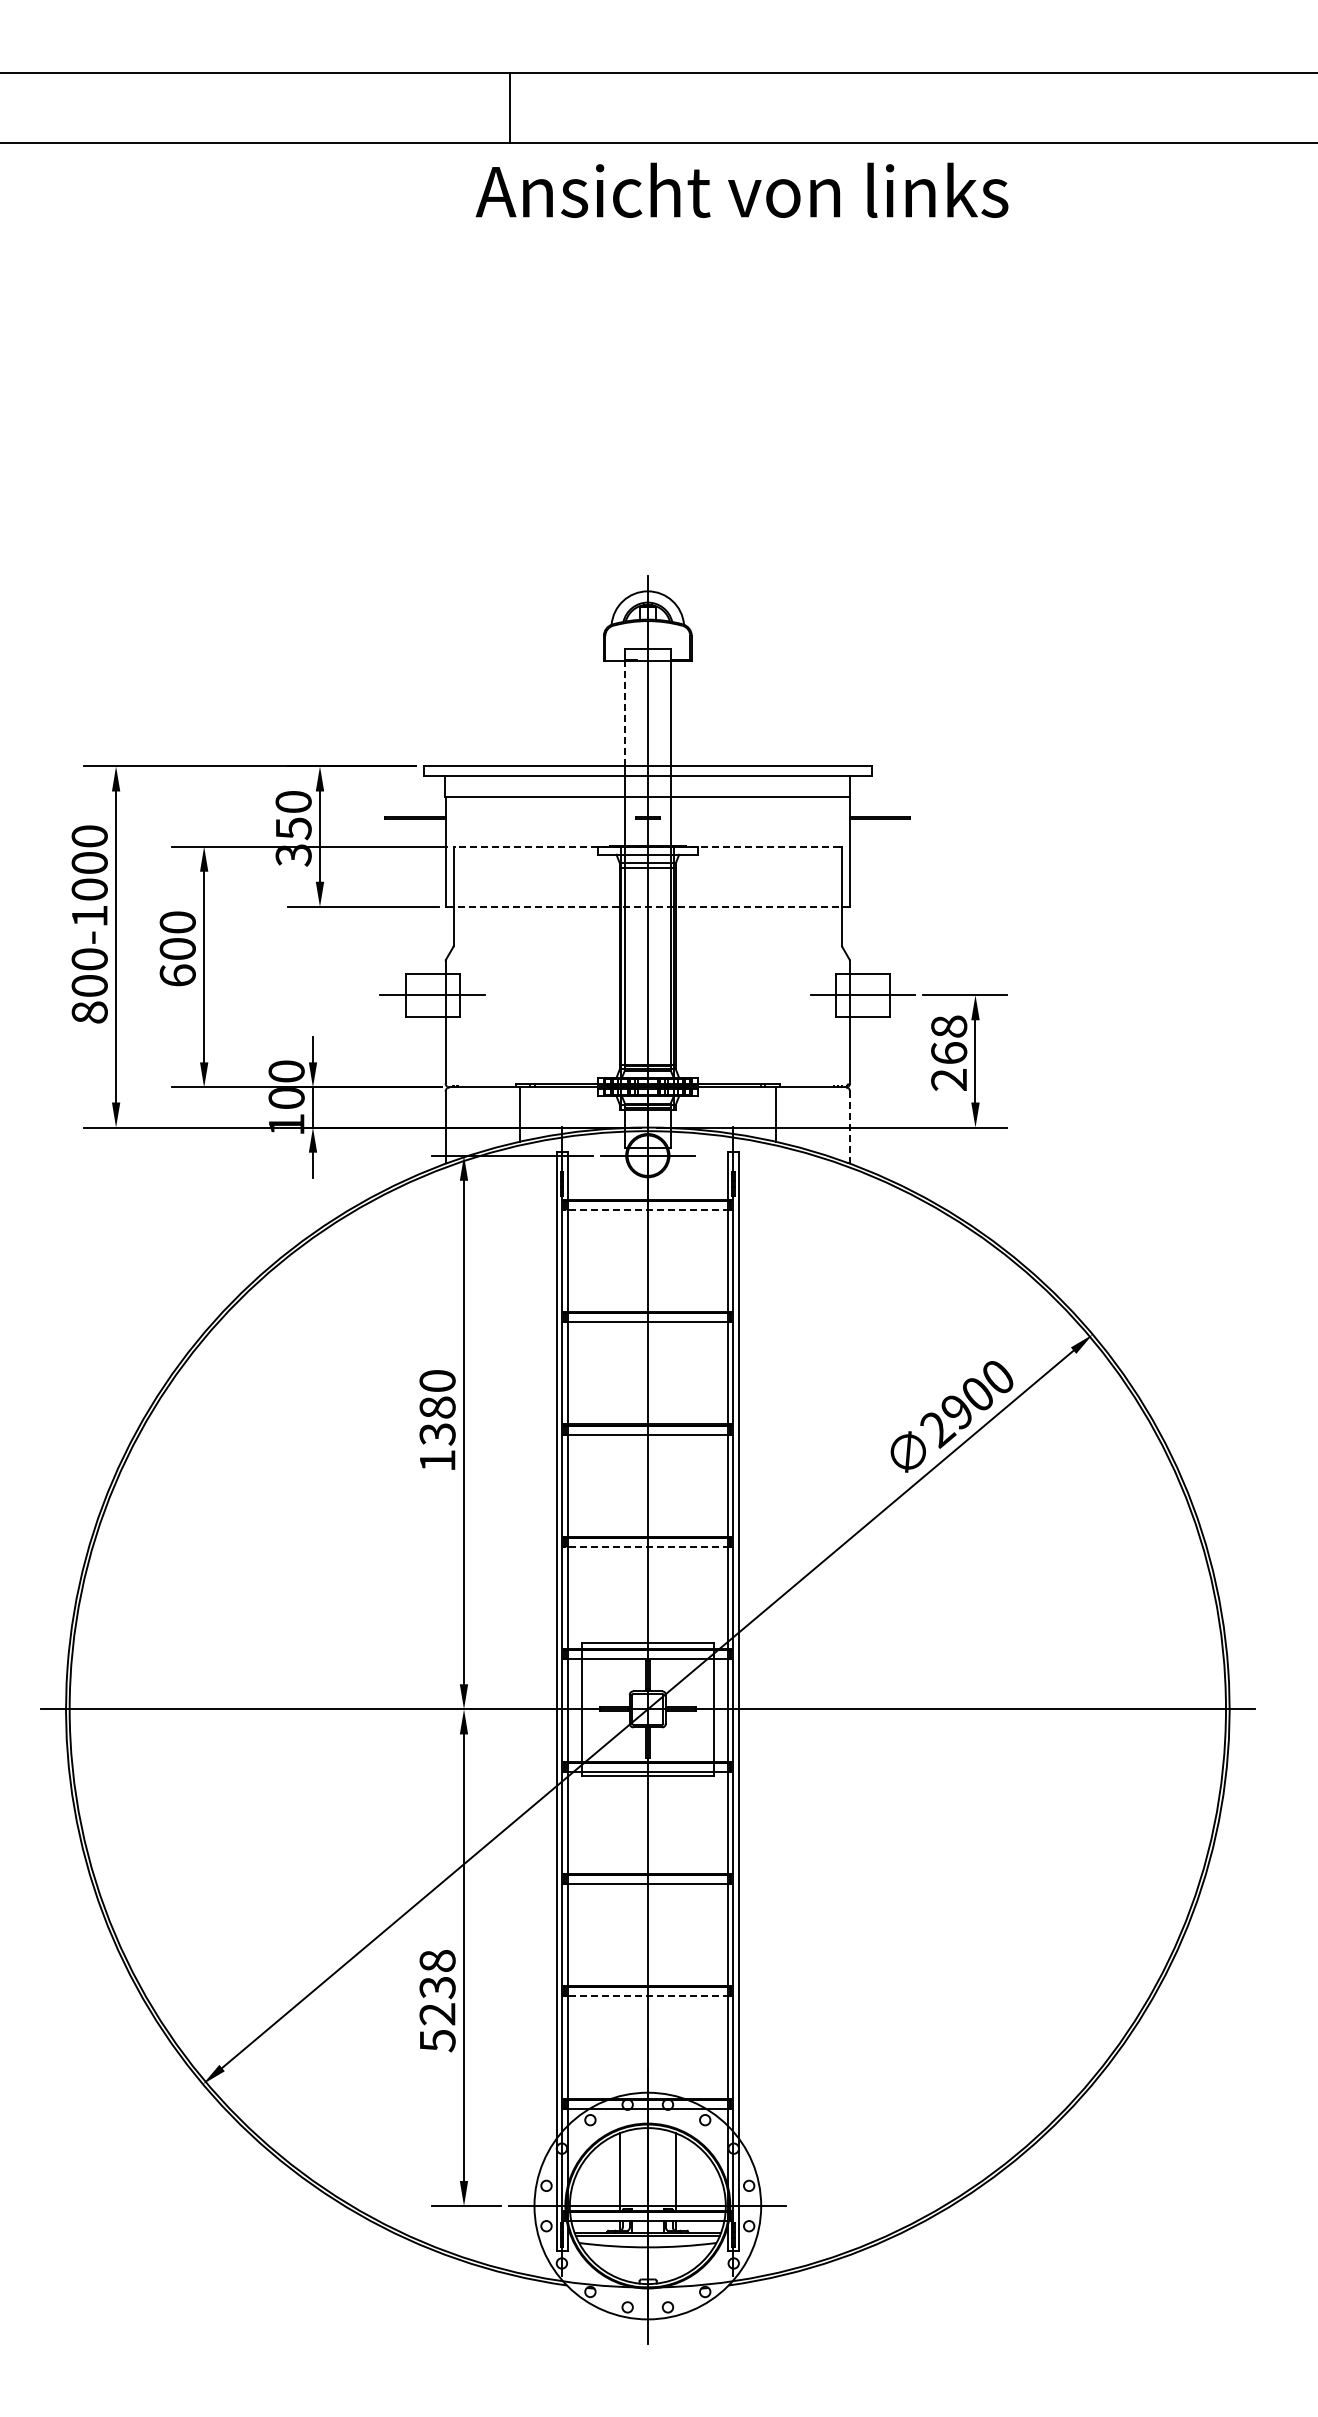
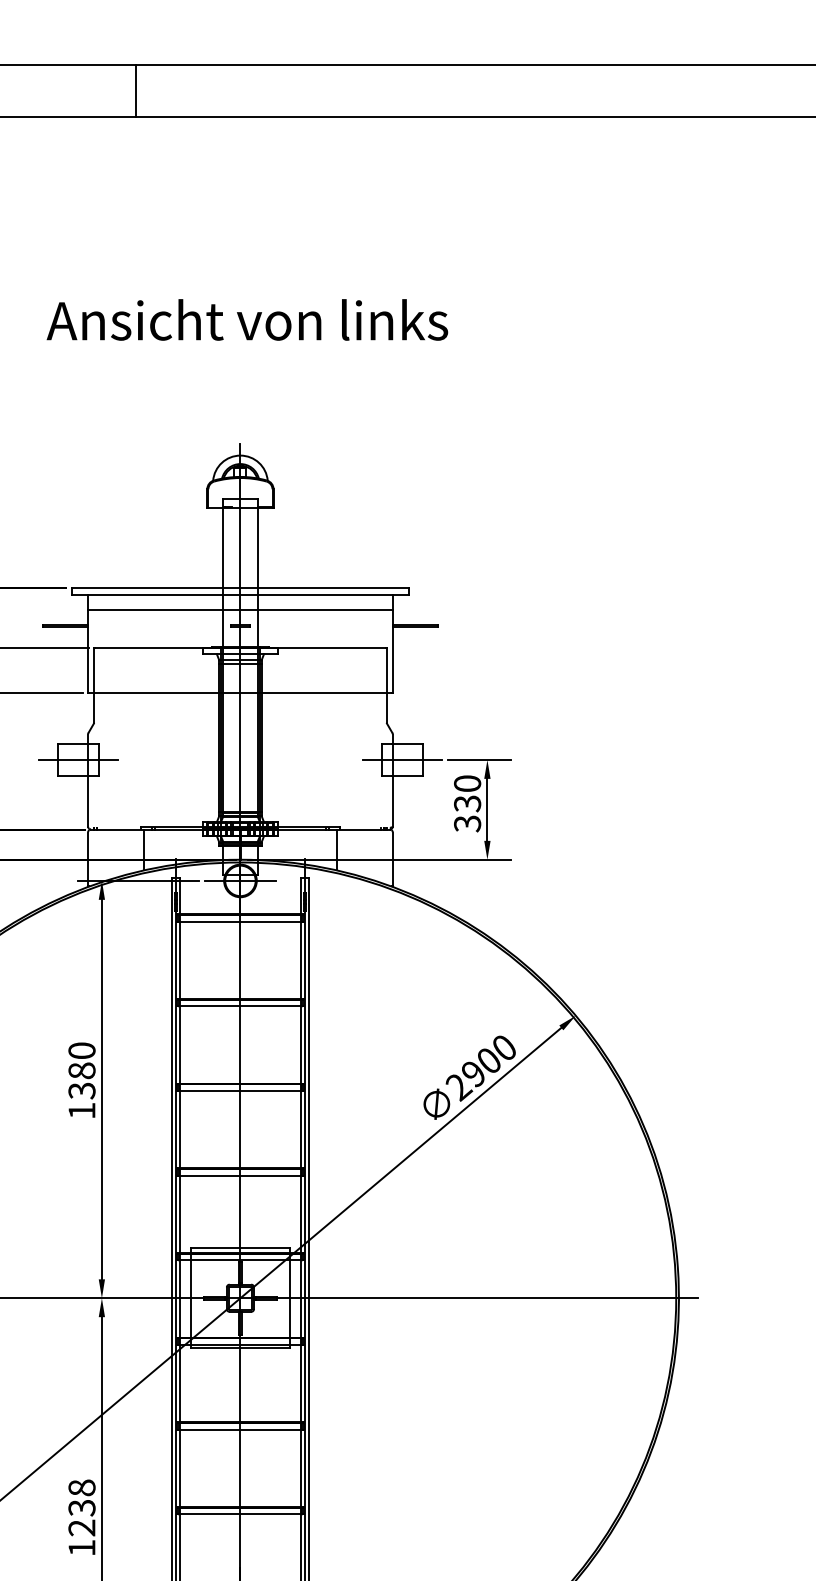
text: (741, 189) -> (246, 319), moved
line: (624, 713) -> (222, 547), dashed -> solid
line: (647, 846) -> (240, 647), dashed -> solid
line: (647, 906) -> (240, 693), dashed -> solid
text: (949, 1053) -> (467, 803), 268 -> 330
line: (850, 1127) -> (393, 859), dashed -> solid
line: (647, 1209) -> (240, 921), dashed -> solid
line: (647, 1546) -> (240, 1175), dashed -> solid
line: (647, 1996) -> (240, 1514), dashed -> solid
text: (437, 2041) -> (81, 1548), 5238 -> 1238

